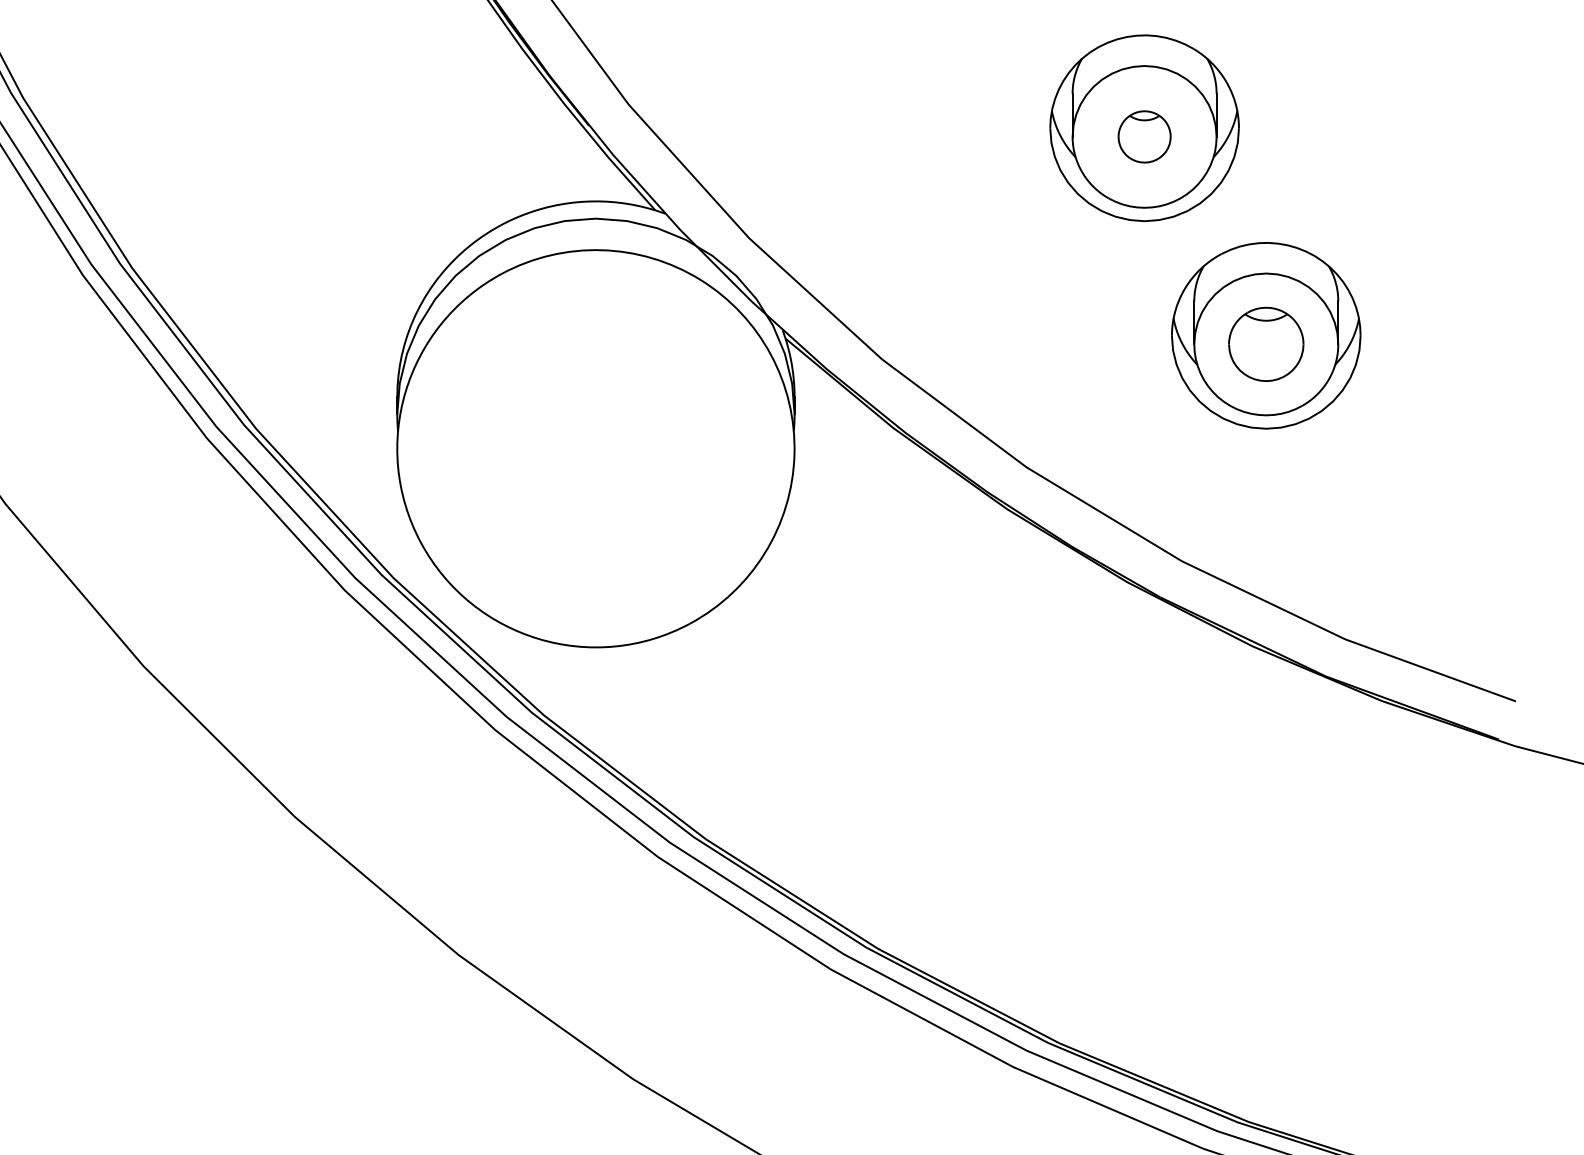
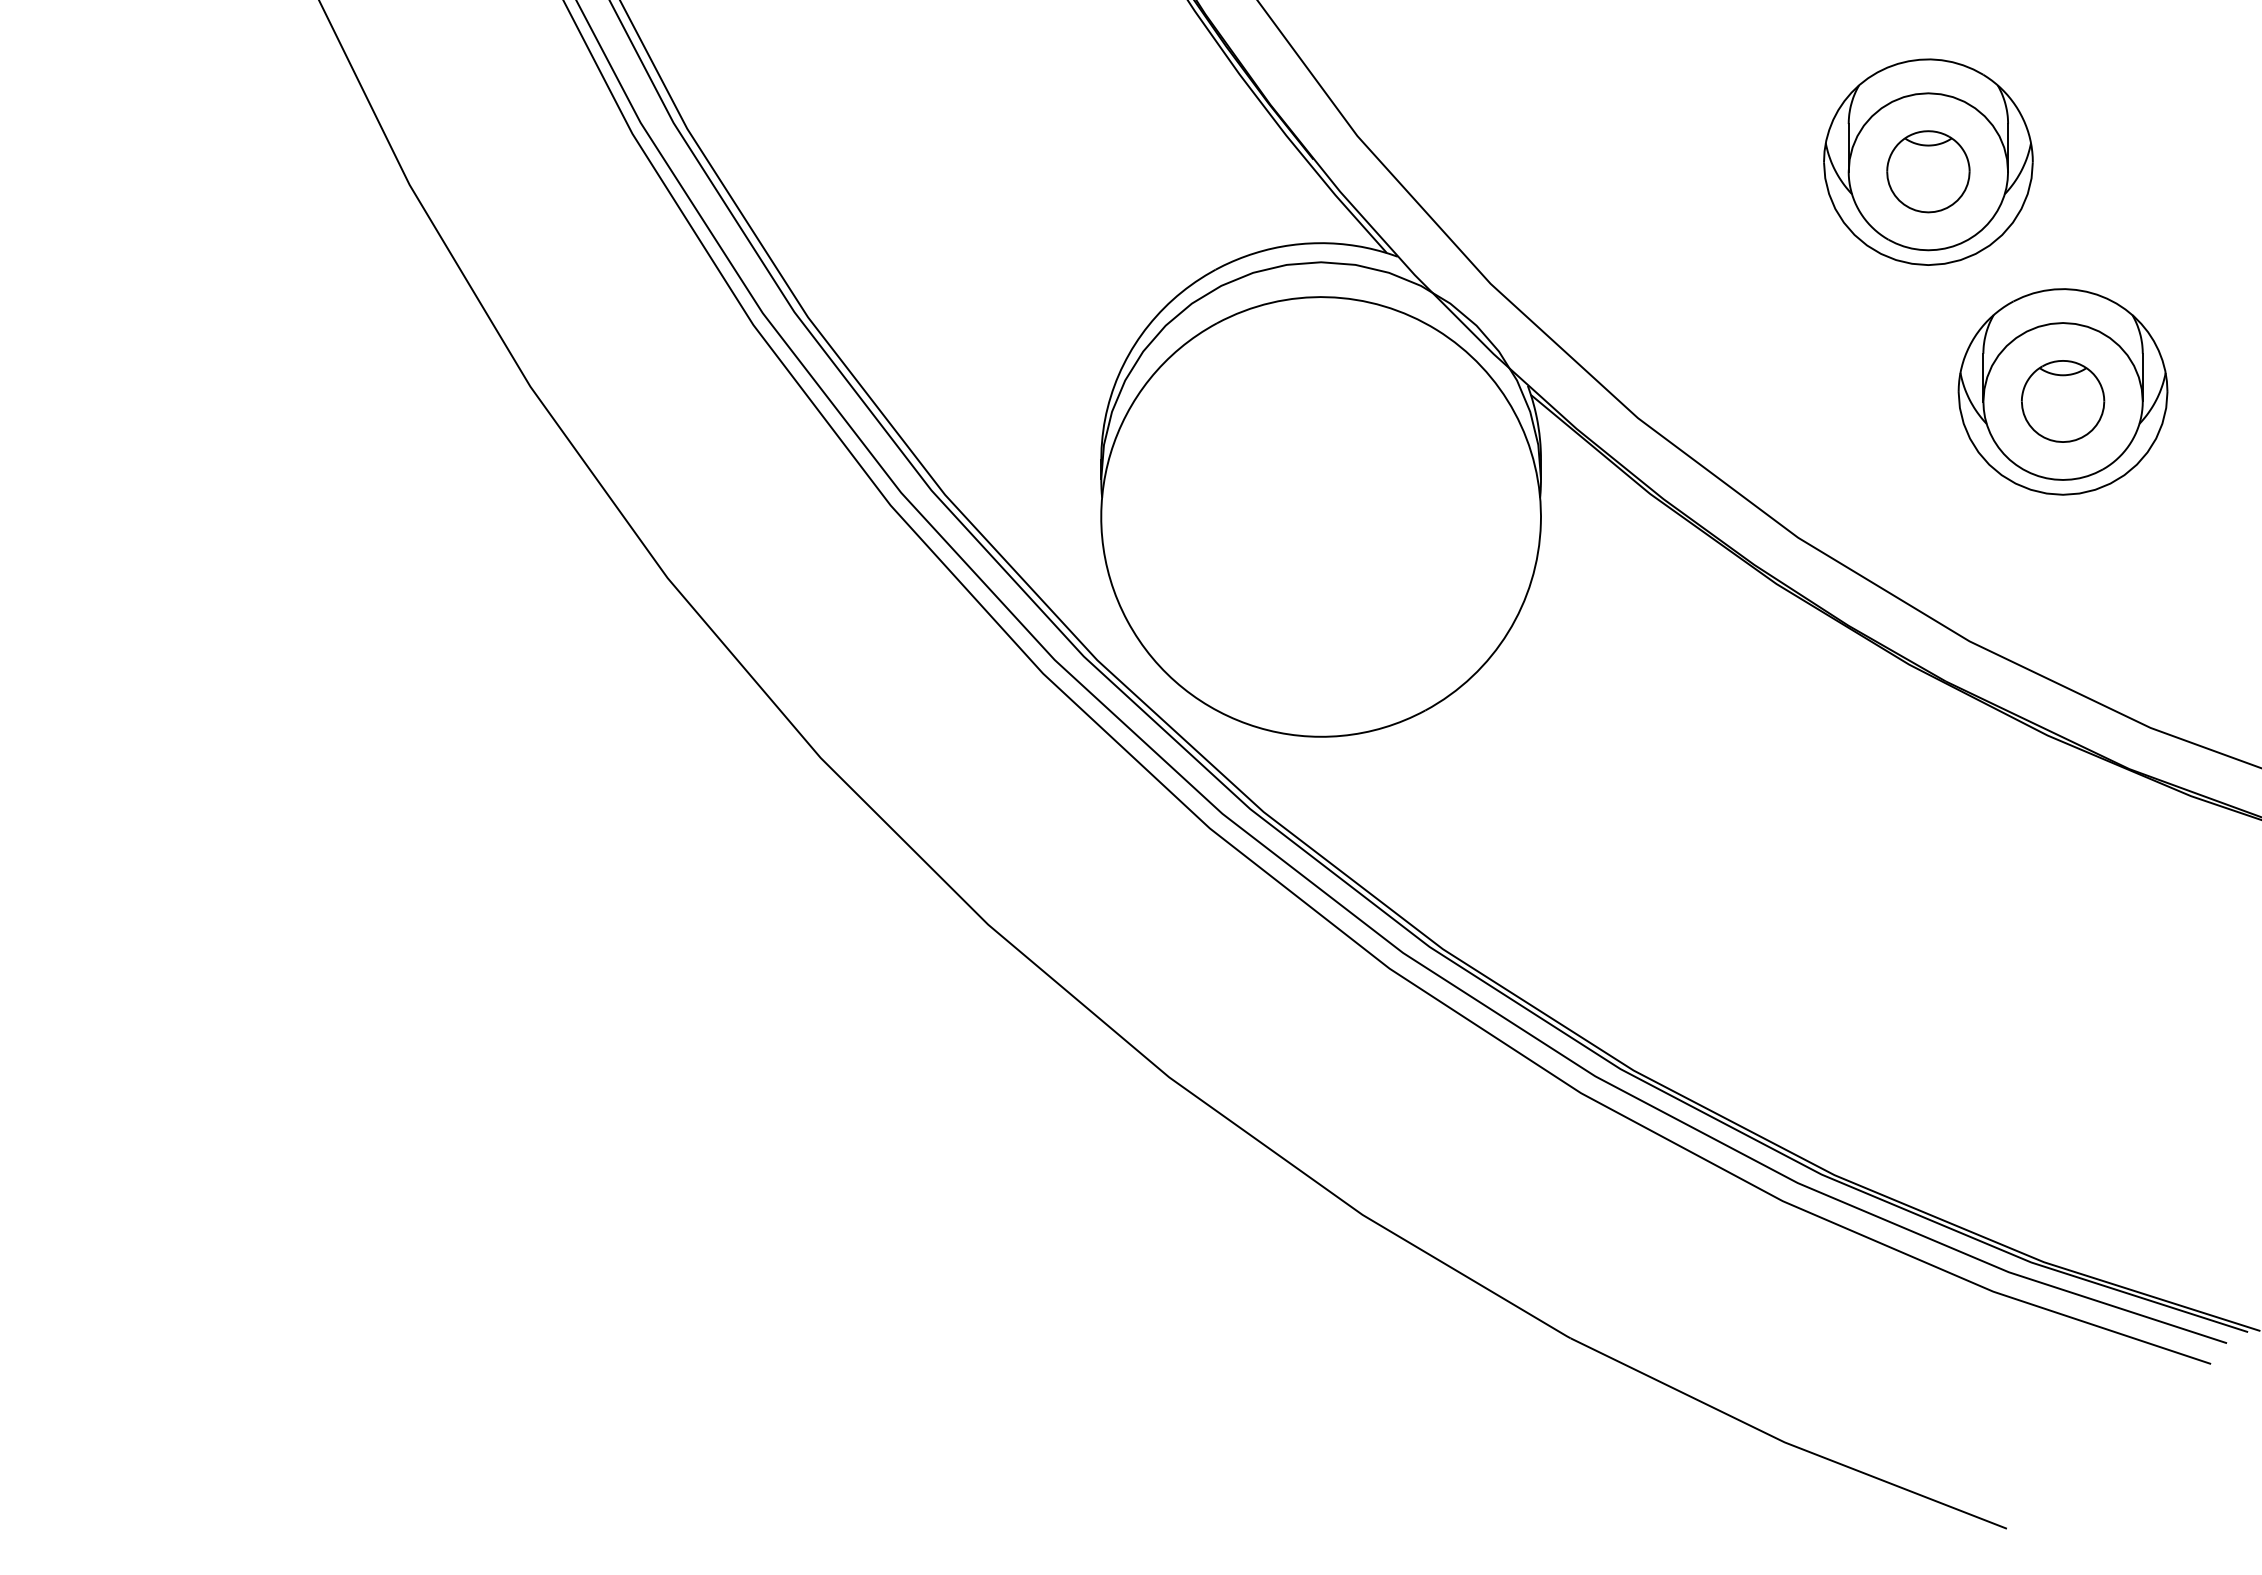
part: (1144, 136) -> (1928, 171), size x1.43

